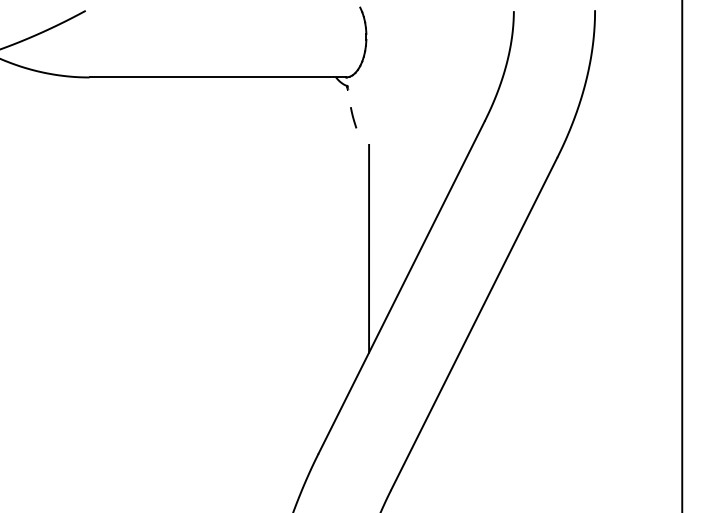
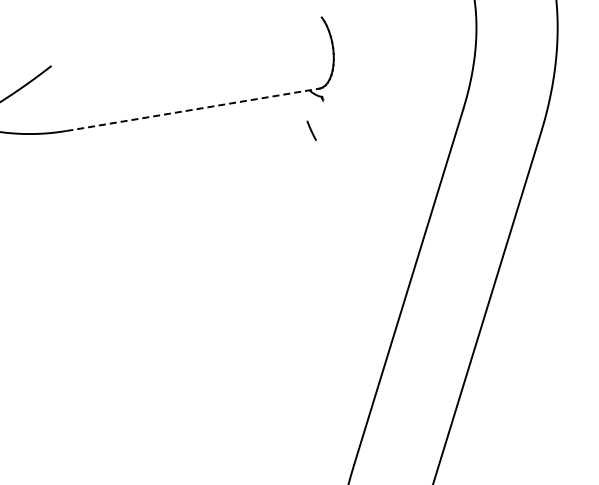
line: (218, 77) -> (193, 109), solid -> dashed
line: (353, 117) -> (311, 130), moved
line: (369, 248) -> (370, 253), removed

